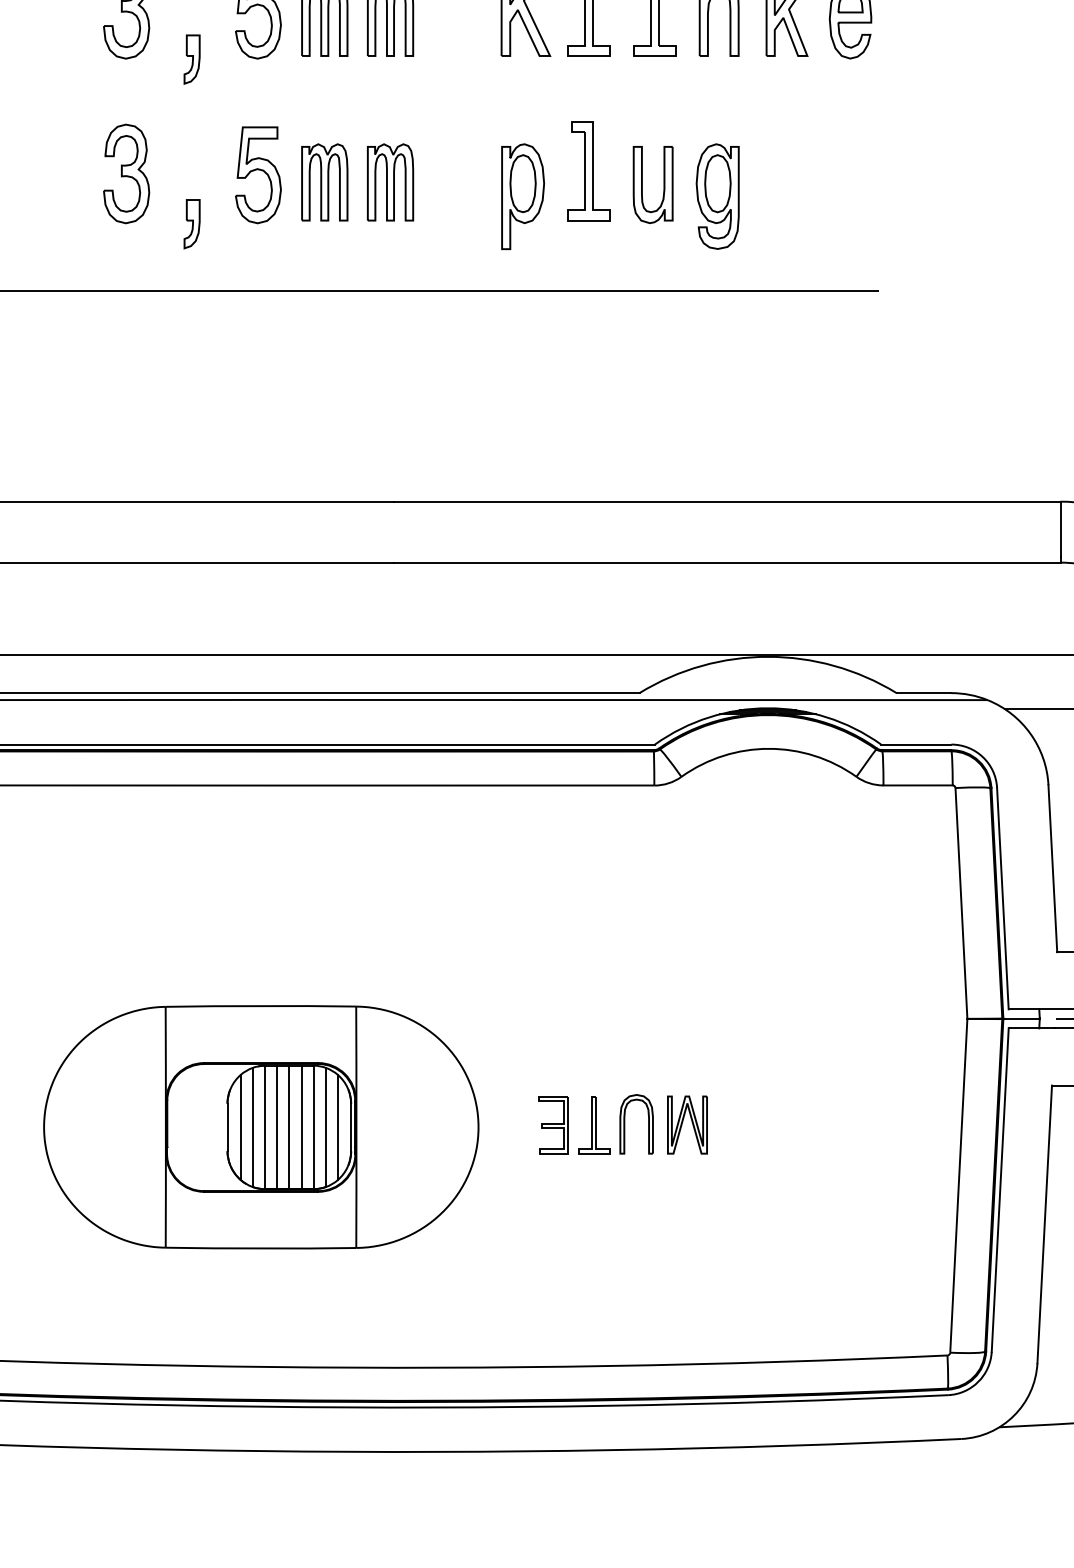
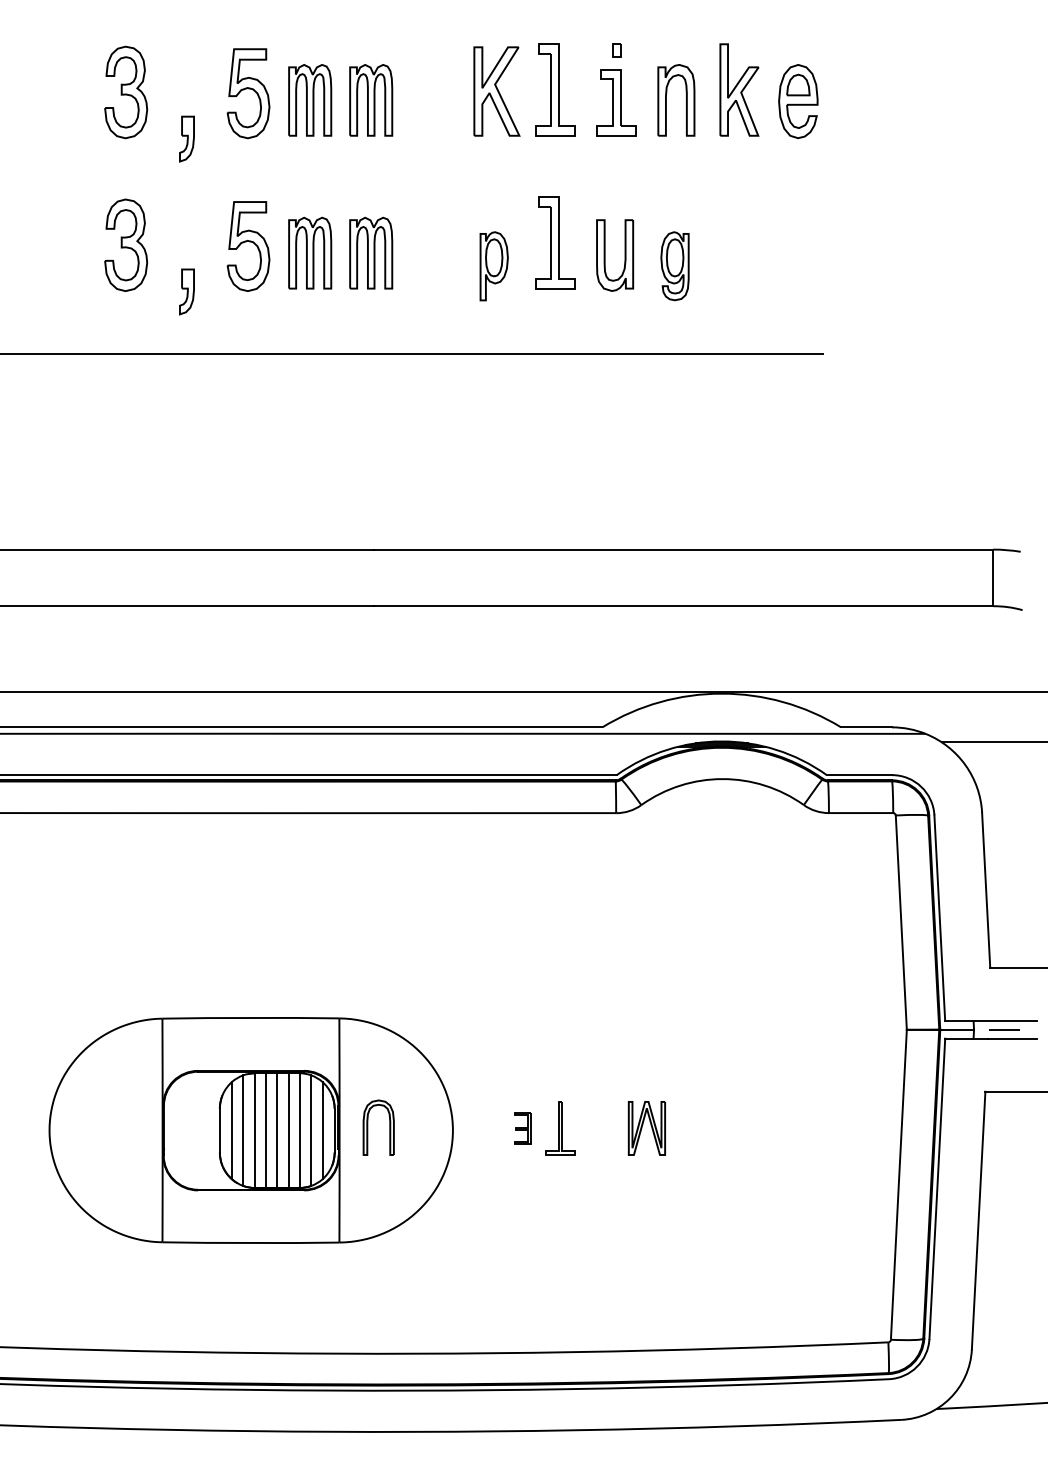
part: (522, 195) -> (493, 265), size x0.7
part: (717, 195) -> (674, 265), size x0.7
part: (625, 1124) -> (368, 1127), moved
part: (553, 1125) -> (522, 1128), size x0.6

